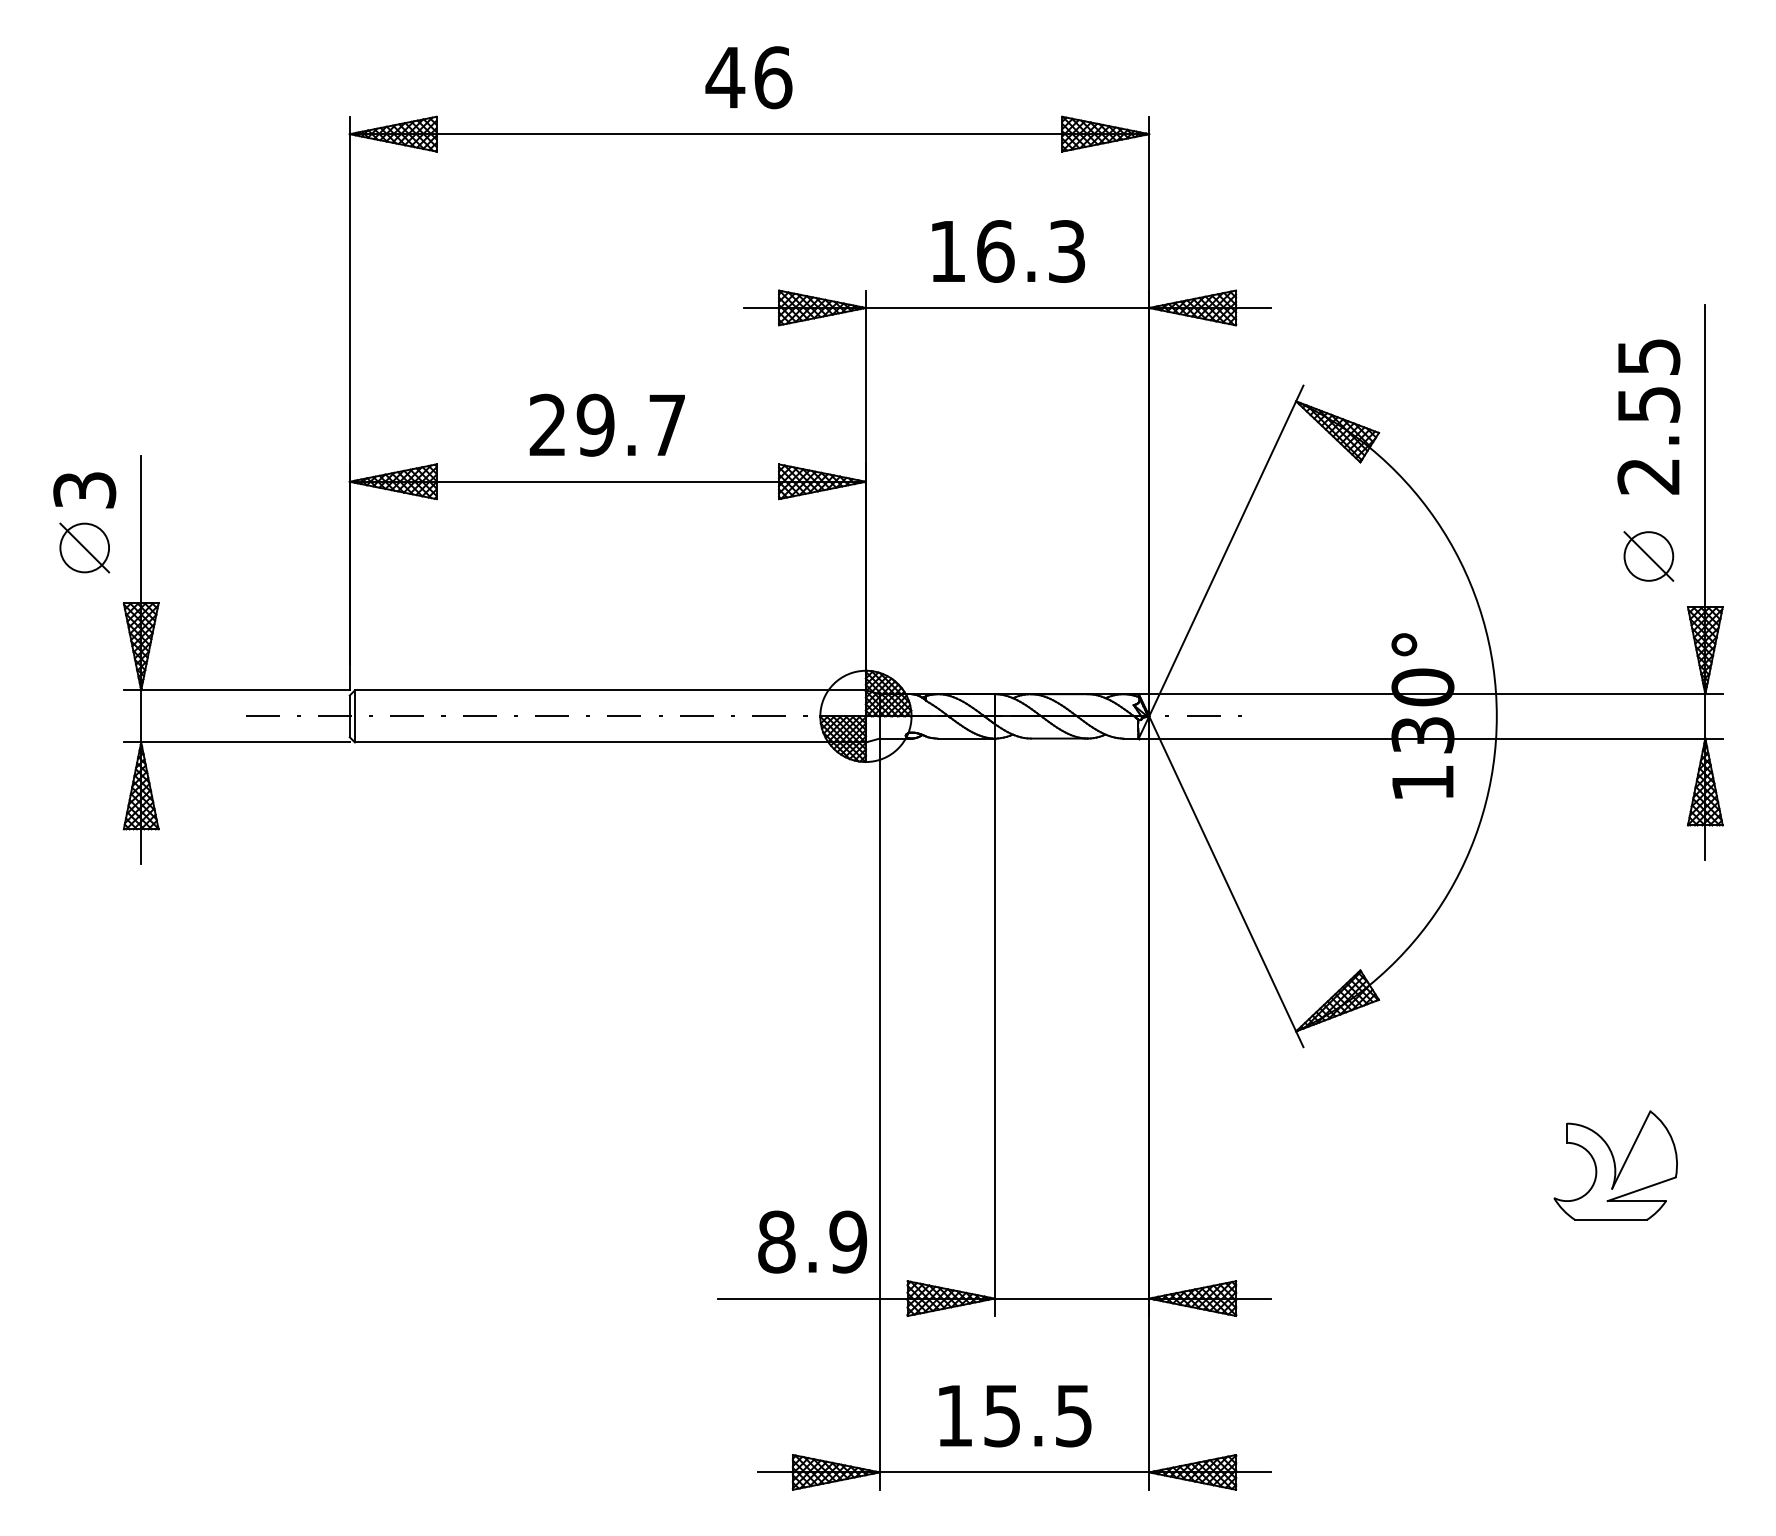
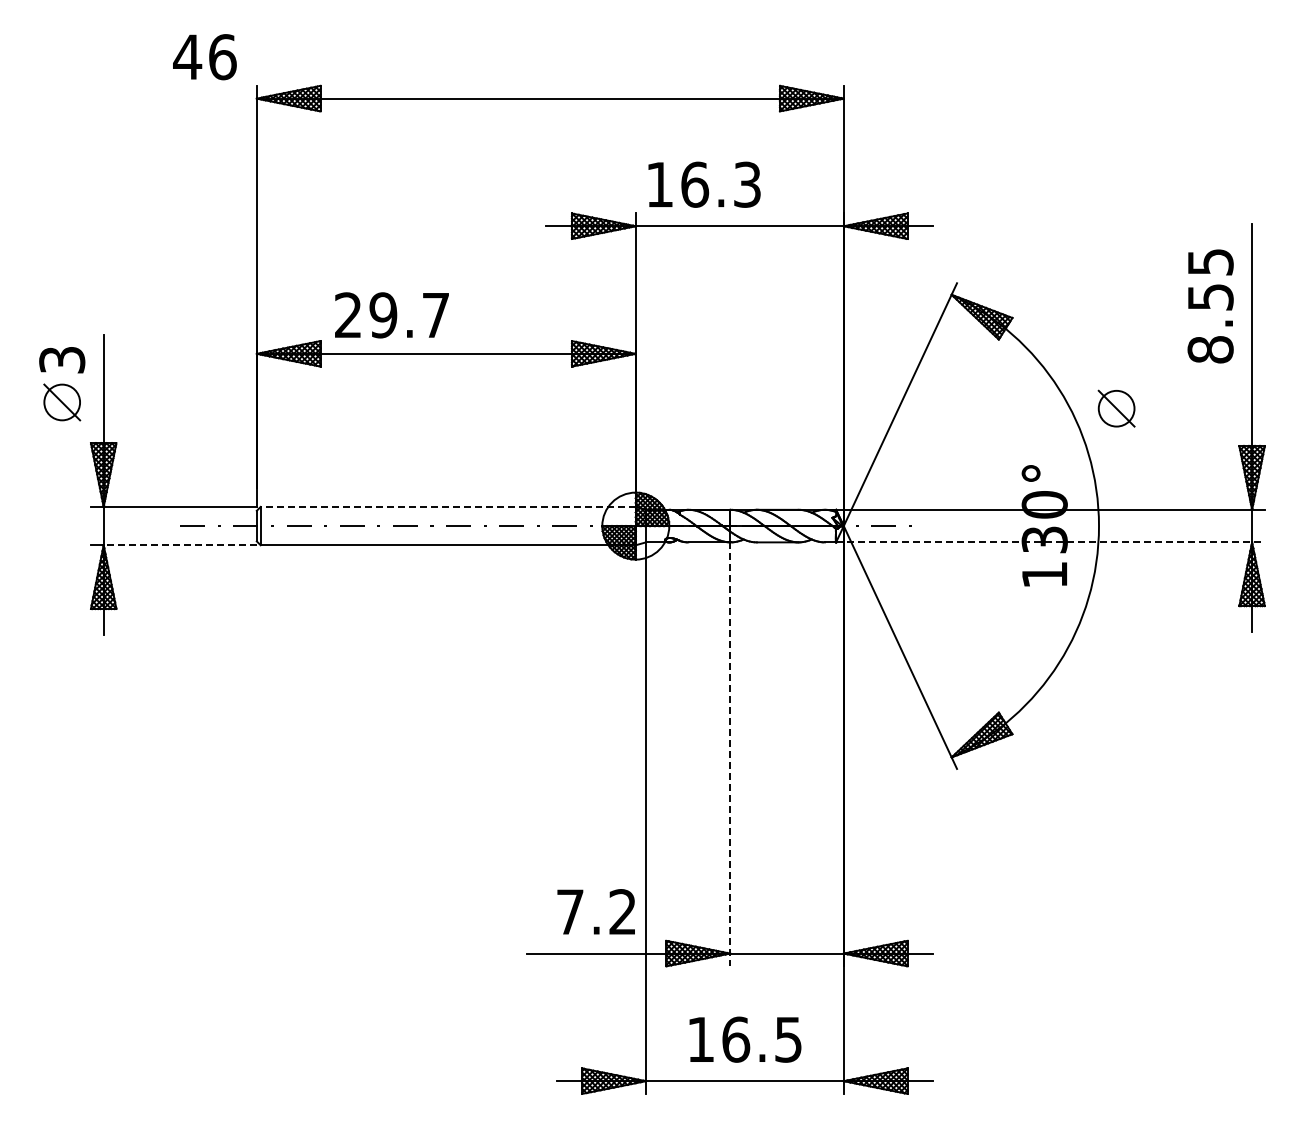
text: (748, 78) -> (204, 57), moved
text: (1008, 251) -> (704, 184), moved
text: (606, 425) -> (391, 315), moved
text: (1648, 475) -> (1210, 349), 2.55 -> 8.55
part: (1648, 556) -> (1116, 408), moved
line: (610, 689) -> (448, 506), solid -> dashed
line: (1432, 738) -> (1051, 542), solid -> dashed
line: (245, 742) -> (180, 545), solid -> dashed
line: (994, 1027) -> (730, 754), solid -> dashed
part: (1615, 1165) -> (1186, 855), removed
text: (812, 1242) -> (596, 912), 8.9 -> 7.2
text: (1003, 1415) -> (736, 1039), 15.5 -> 16.5

